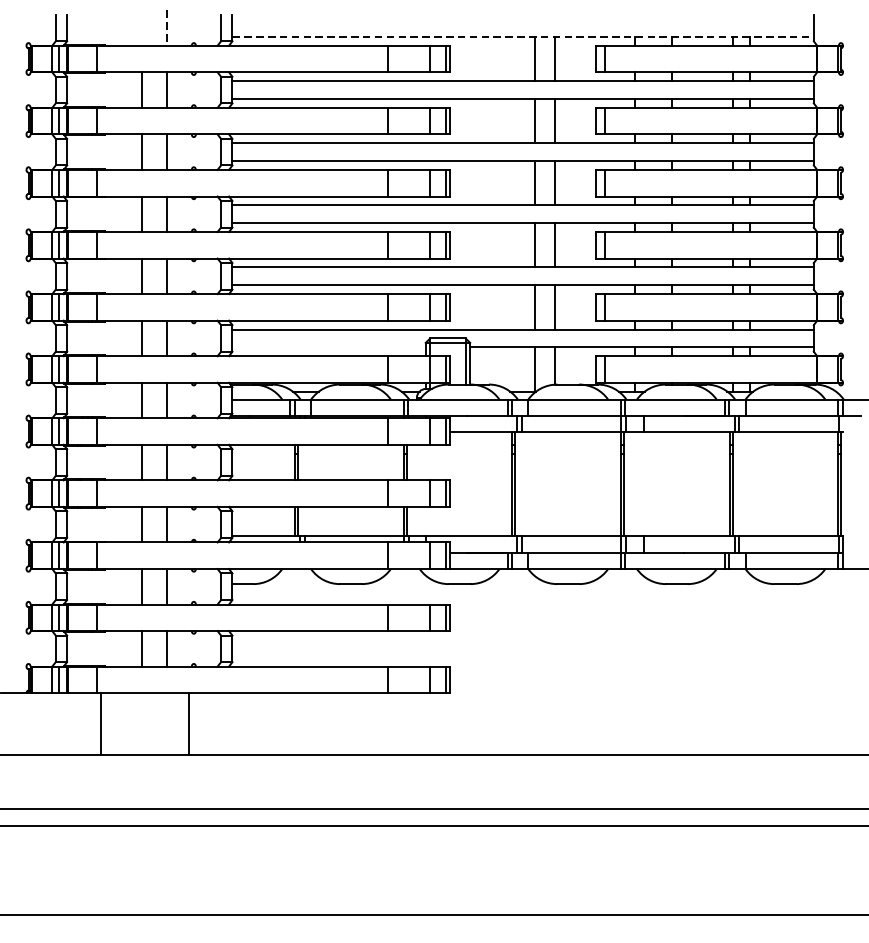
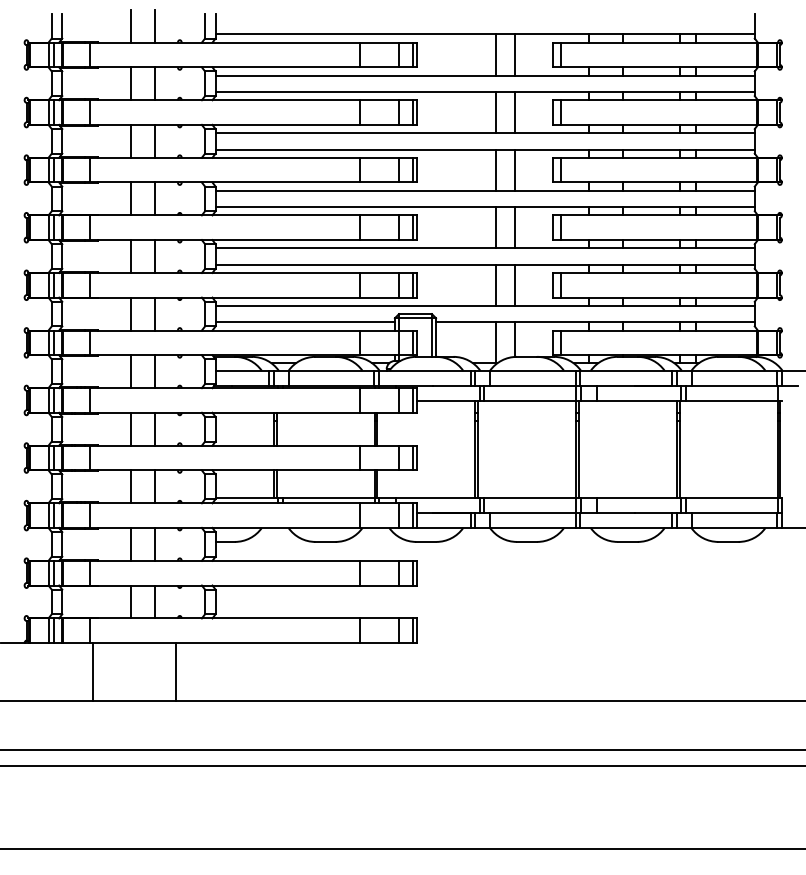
line: (141, 27) -> (131, 25), added
line: (166, 28) -> (154, 26), dashed -> solid
line: (523, 36) -> (485, 34), dashed -> solid
line: (328, 347) -> (304, 322), added

